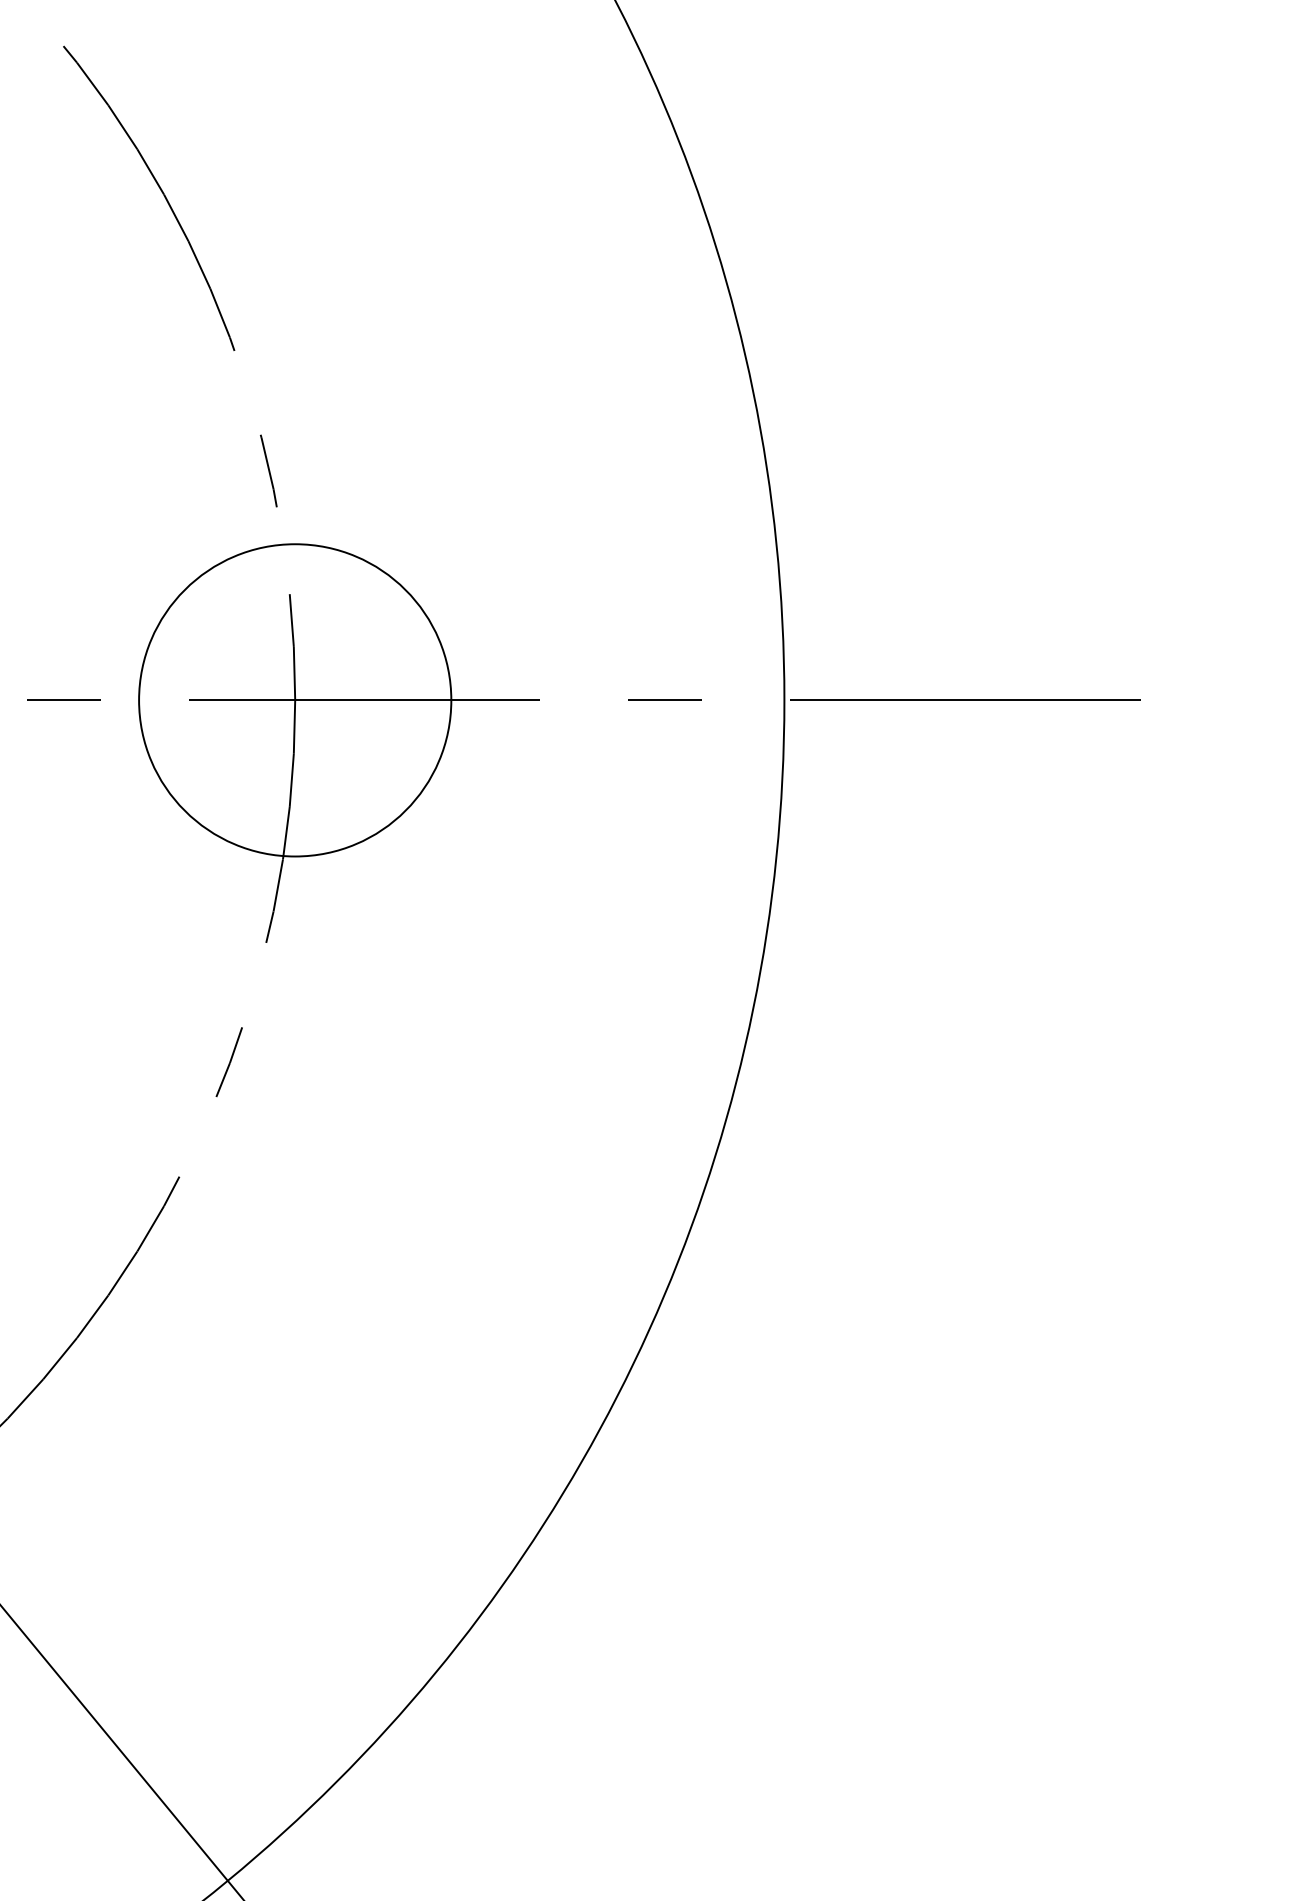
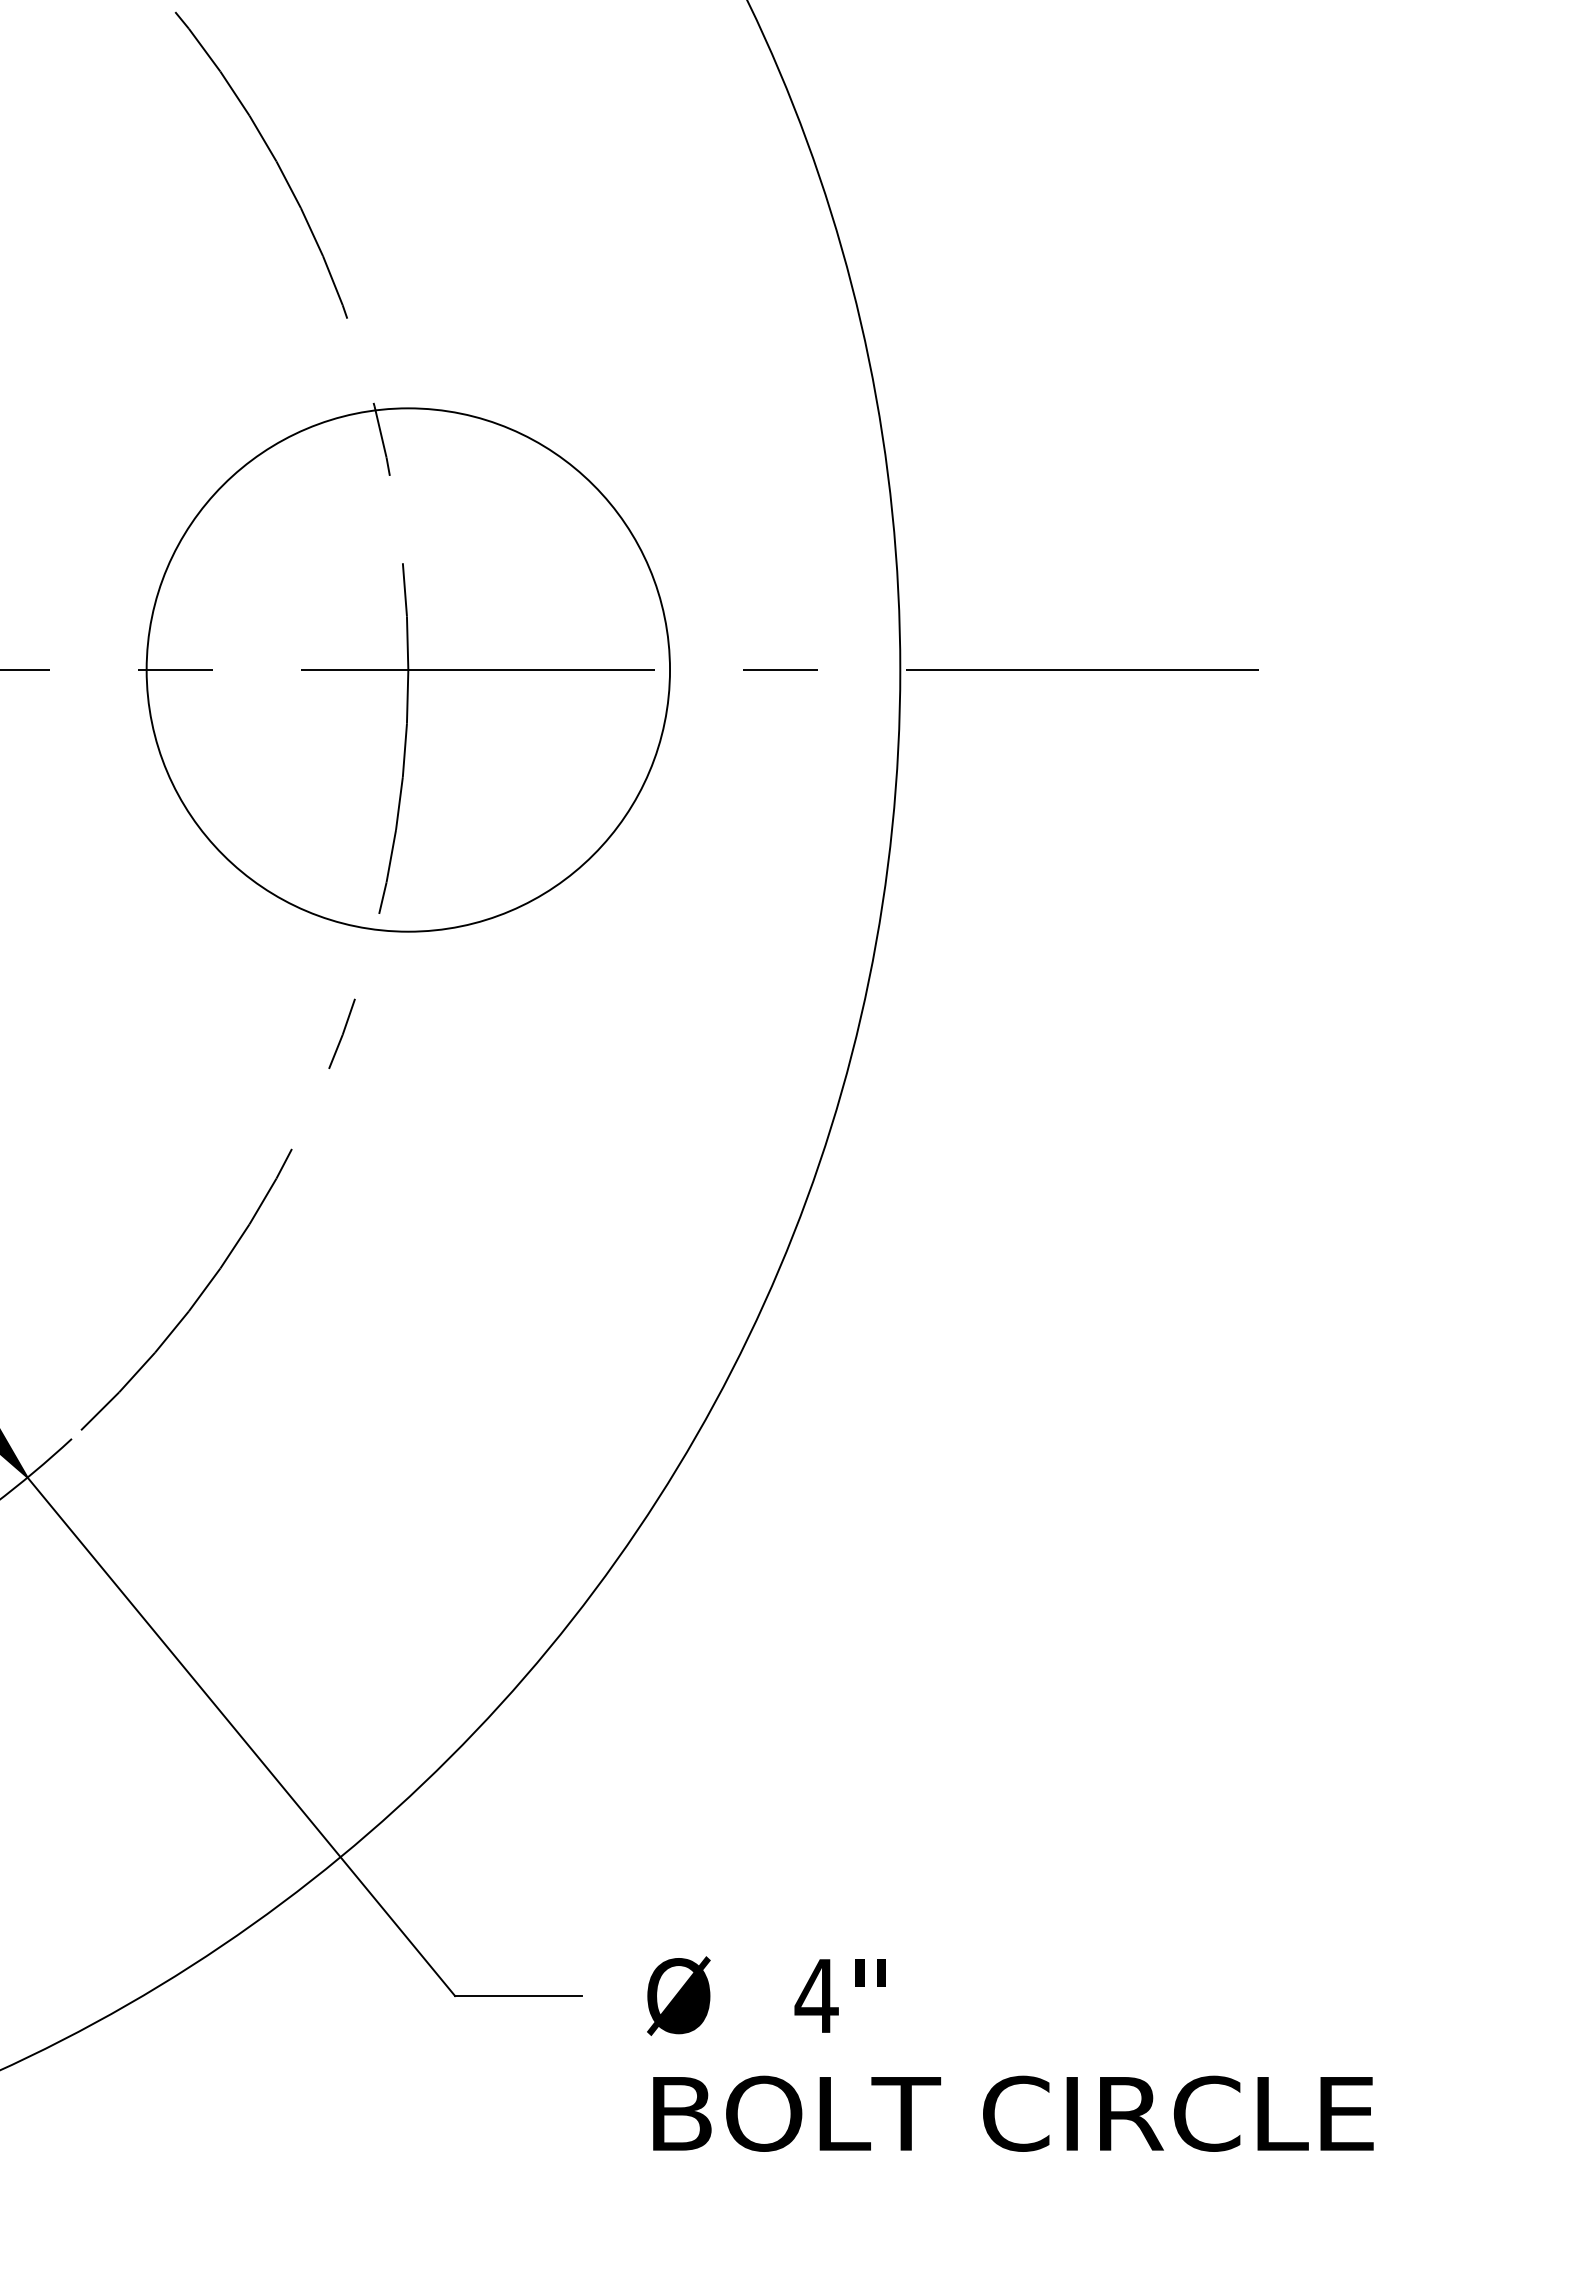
circle: (295, 699) -> (408, 669), size x1.67

